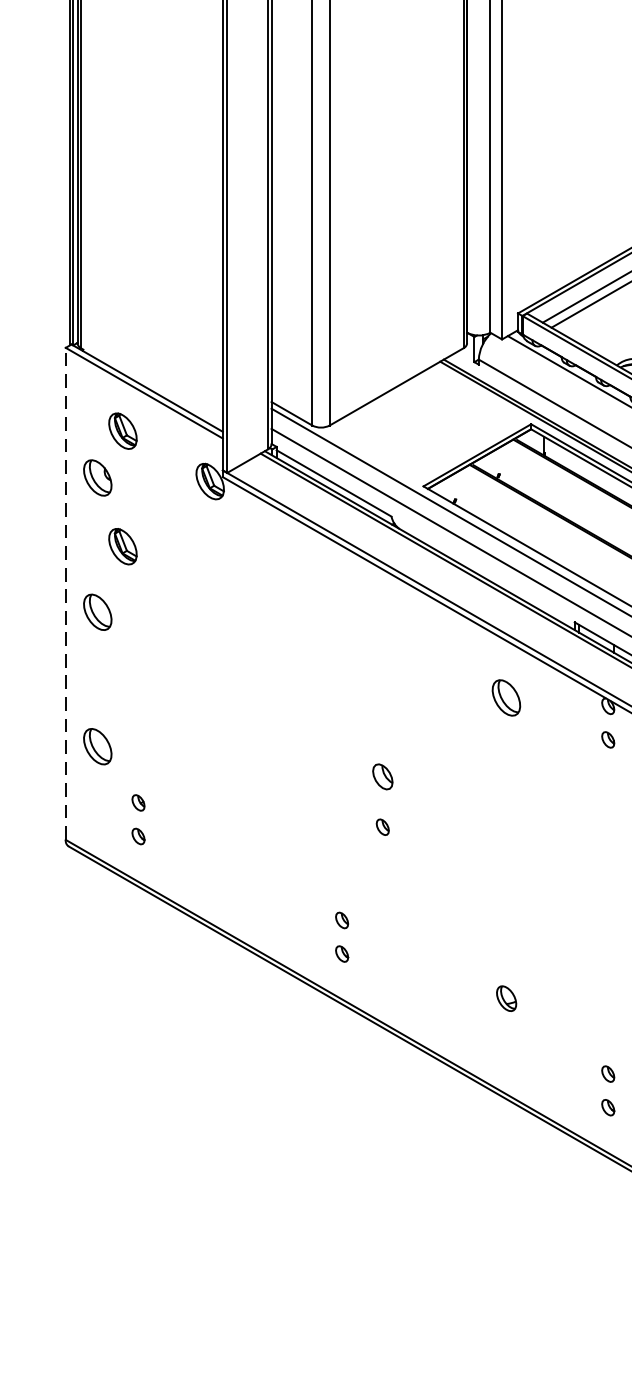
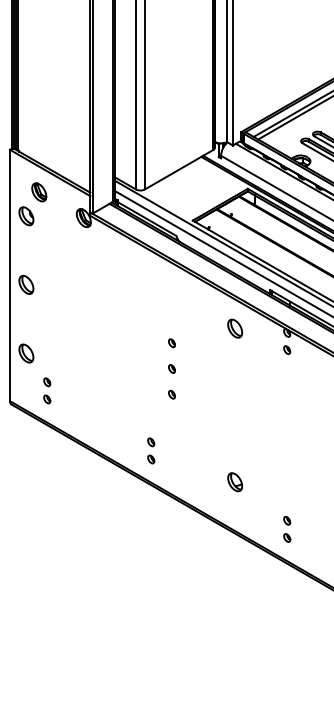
part: (123, 546) -> (39, 251), removed
line: (66, 593) -> (10, 275), dashed -> solid
part: (381, 726) -> (171, 343), added
part: (381, 775) -> (171, 368), size x0.62
part: (507, 999) -> (235, 482), size x1.43

